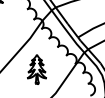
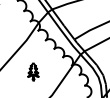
part: (37, 69) -> (33, 71), size x0.6

